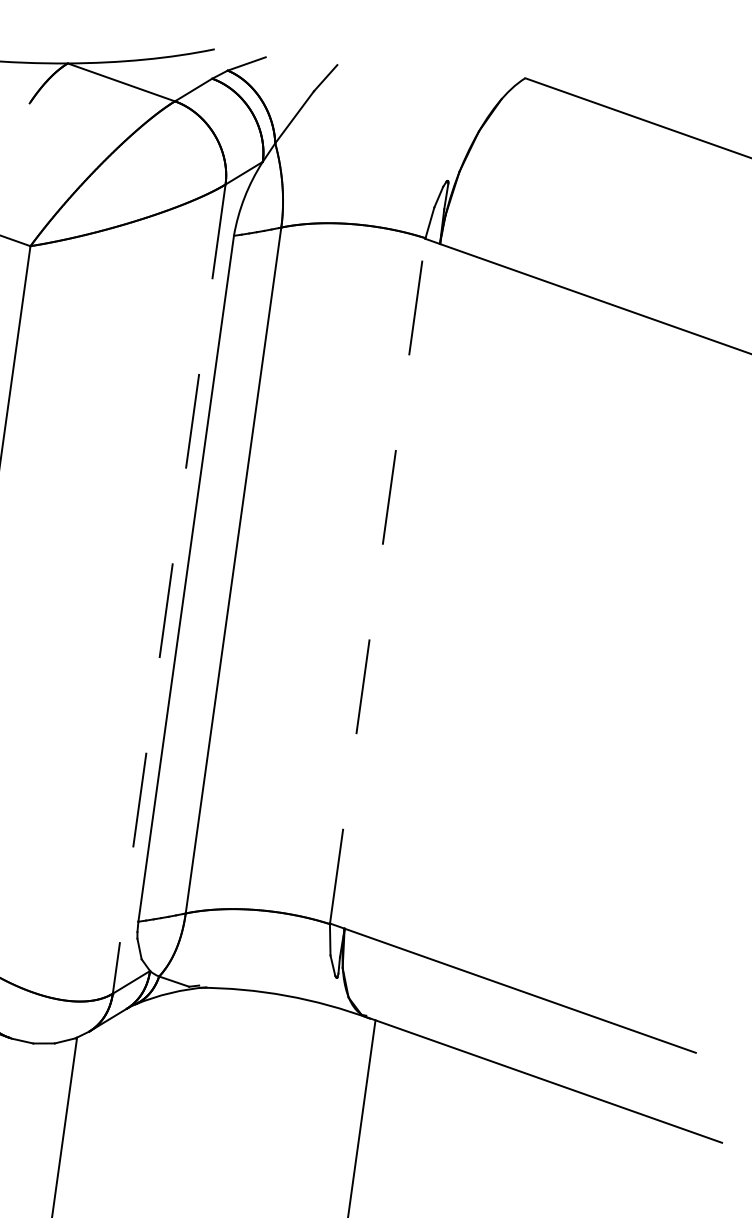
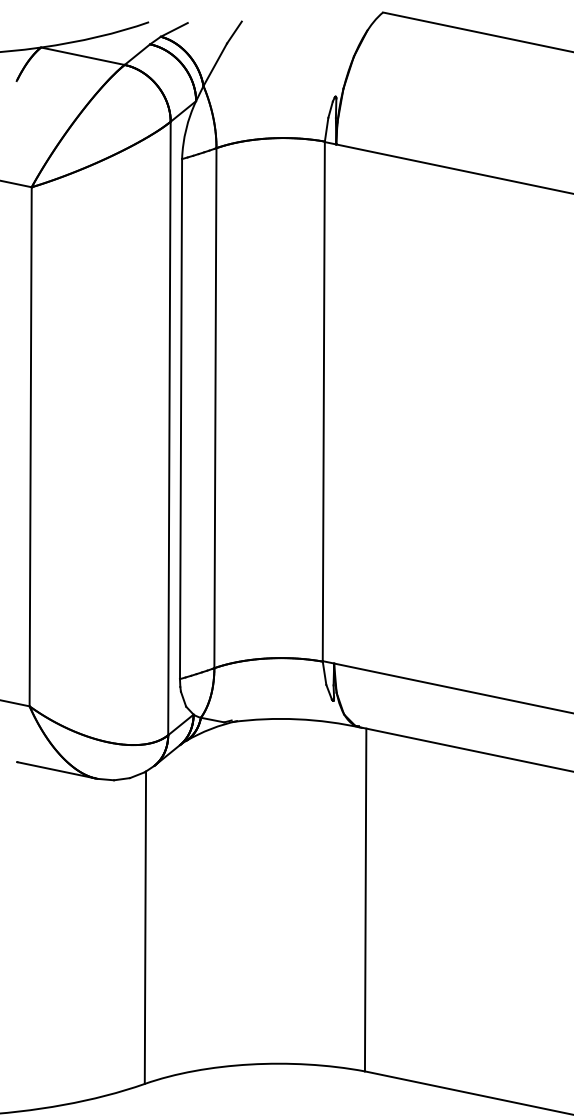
line: (377, 580) -> (323, 401), dashed -> solid
line: (169, 589) -> (169, 428), dashed -> solid

